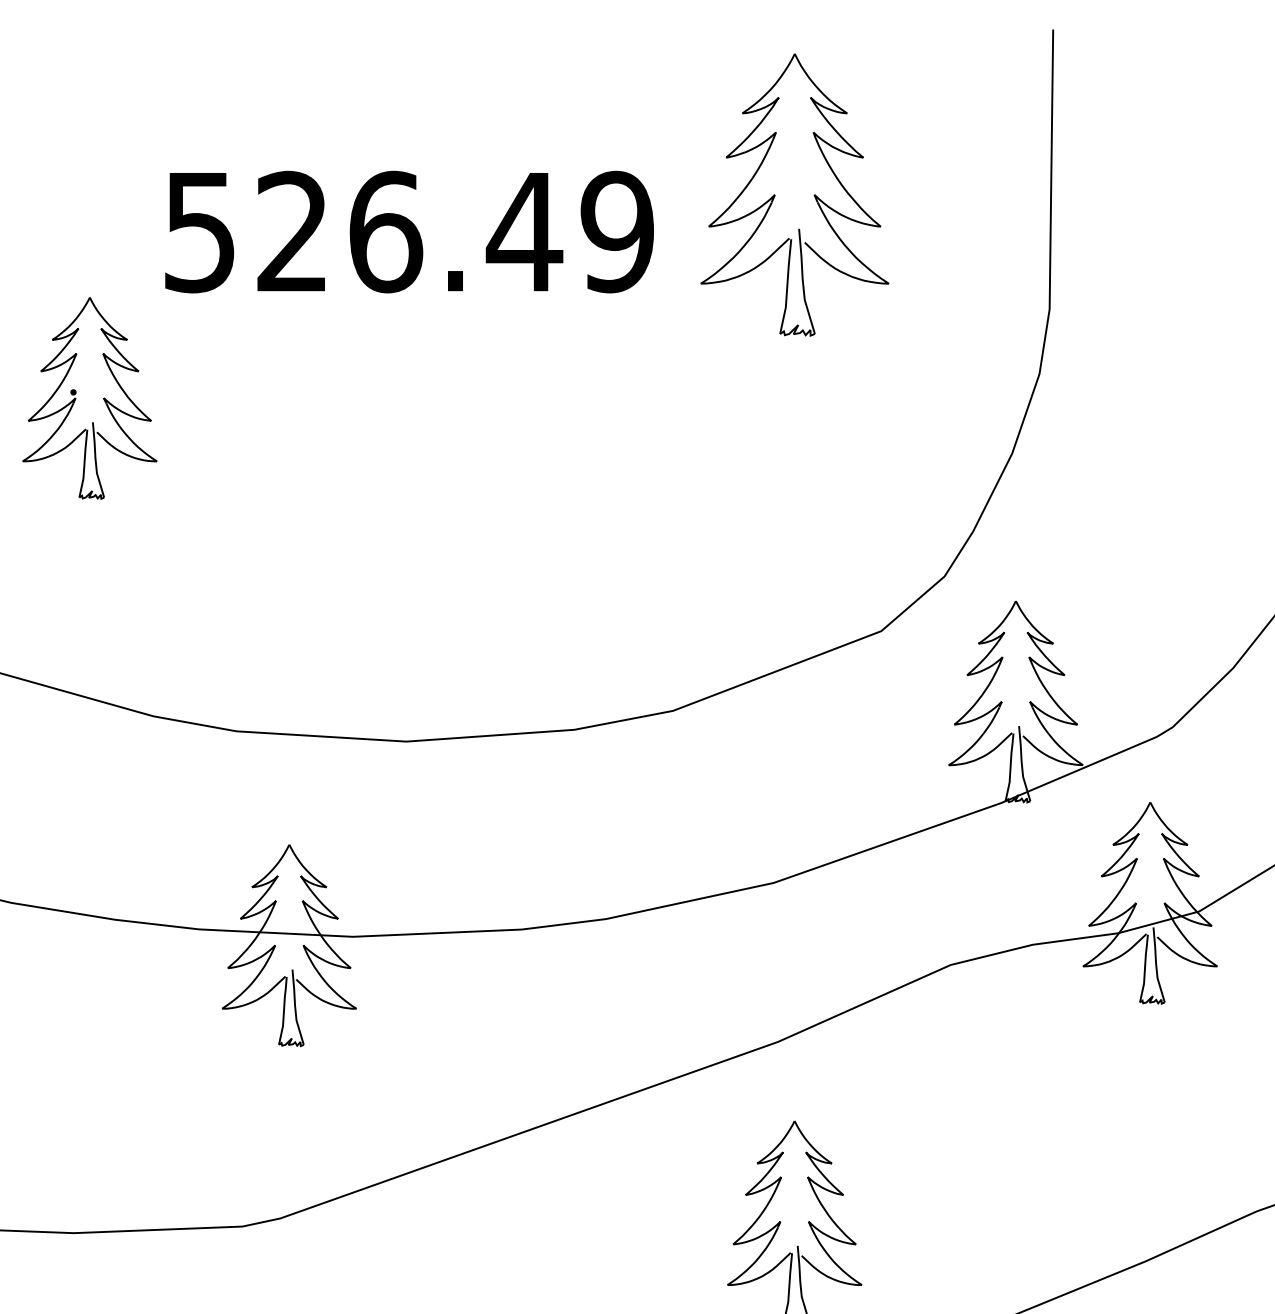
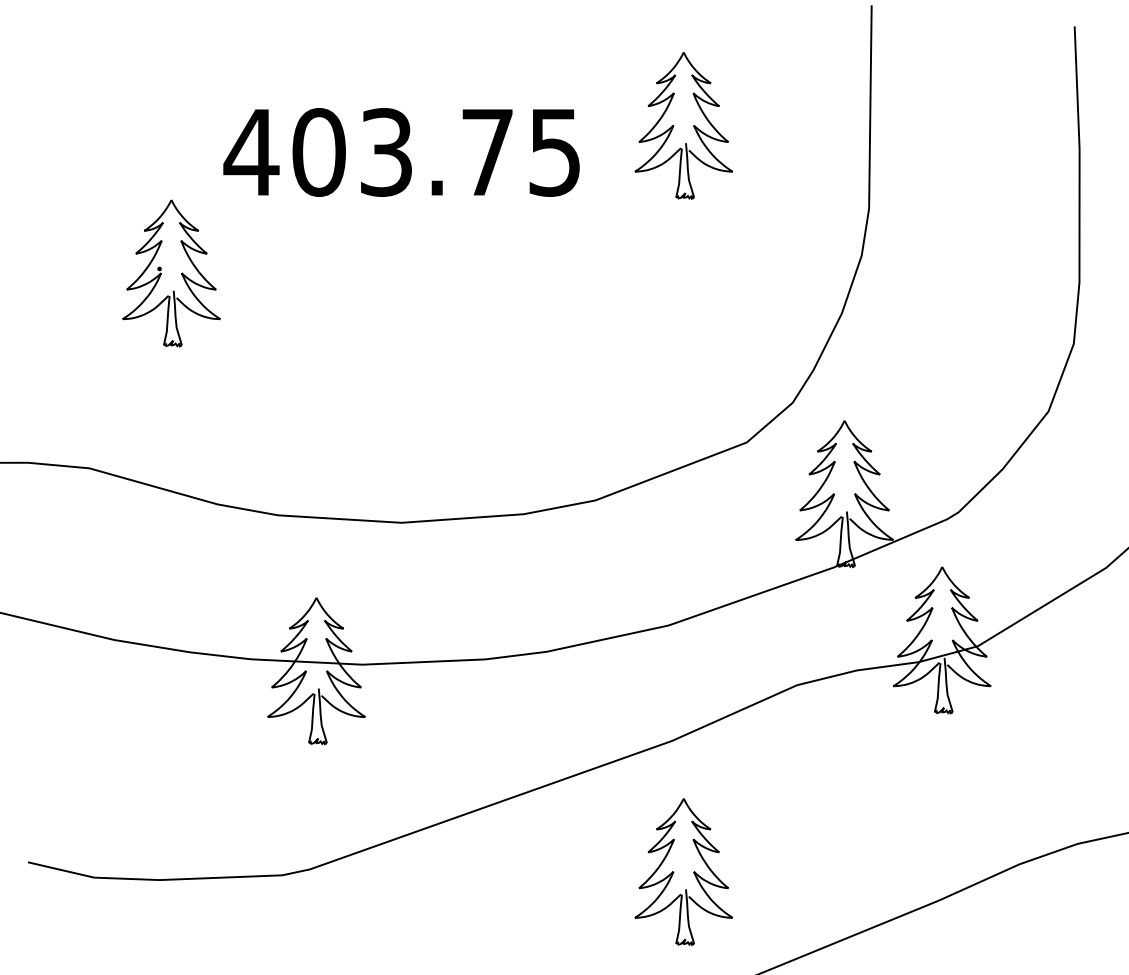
part: (794, 194) -> (683, 125), size x0.71
text: (407, 232) -> (402, 152), 526.49 -> 403.75

